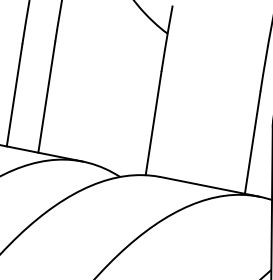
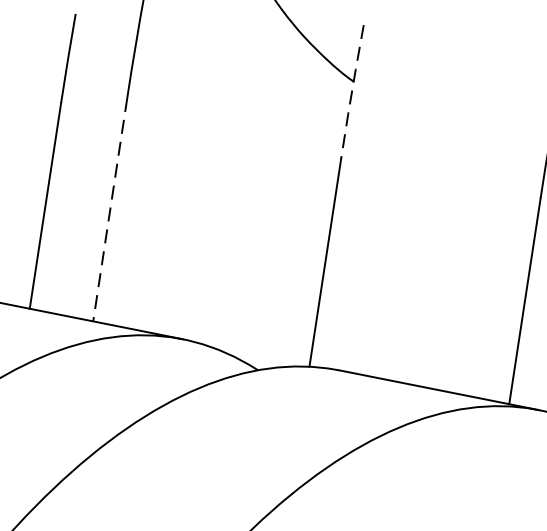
line: (166, 39) -> (351, 93), solid -> dashed
line: (46, 97) -> (109, 210), solid -> dashed

